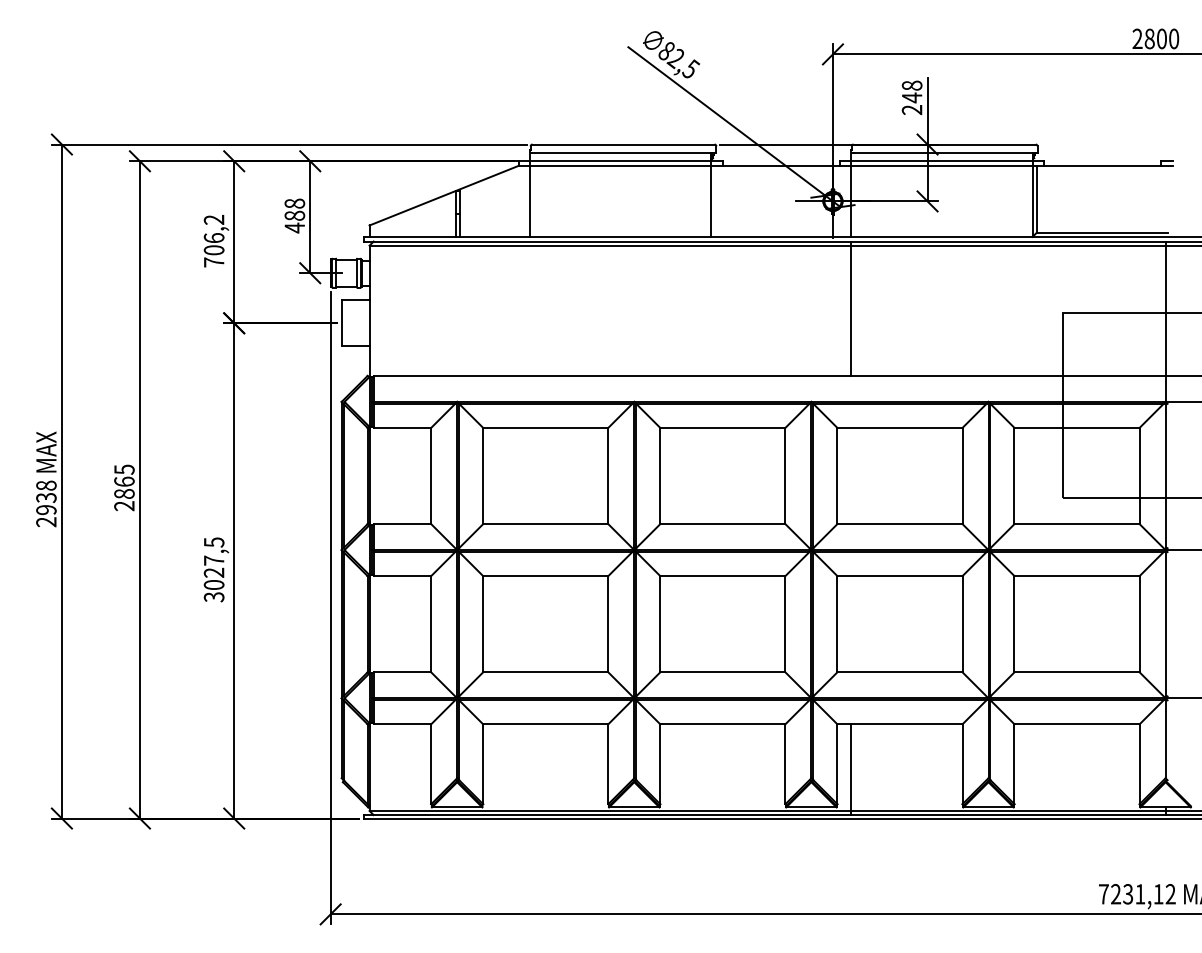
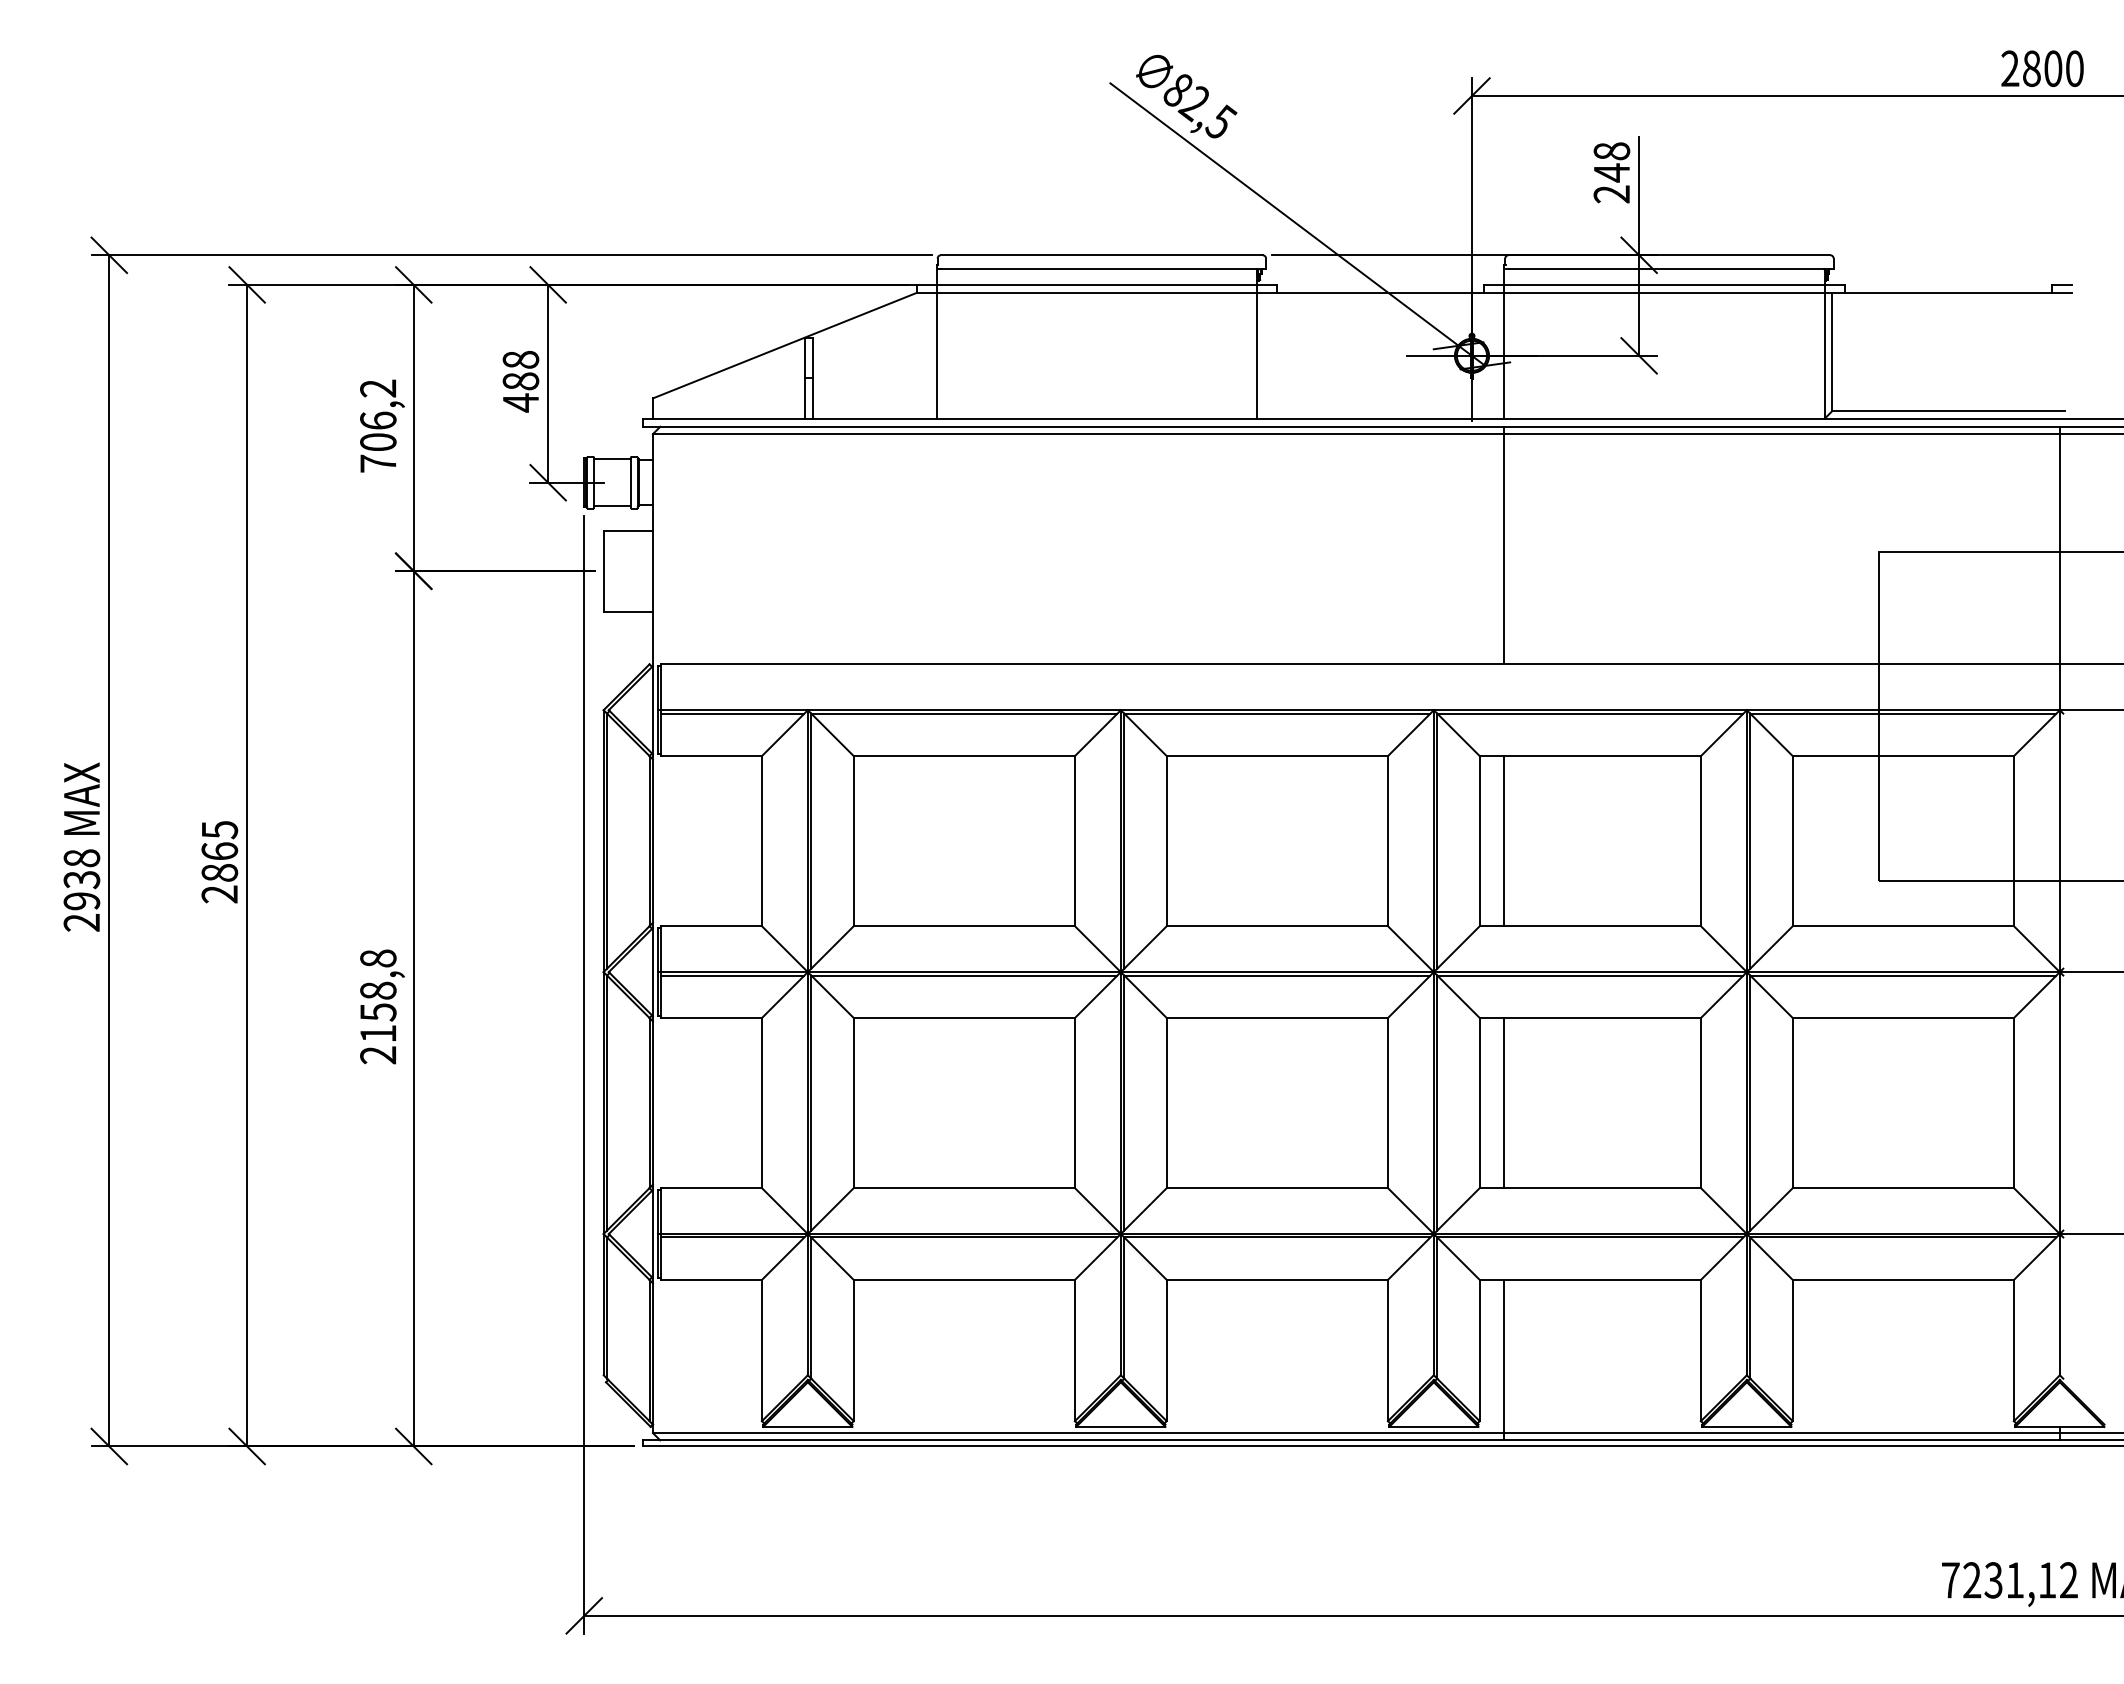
line: (851, 475) -> (1504, 840), added
text: (213, 569) -> (377, 1006), 3027,5 -> 2158,8
line: (851, 624) -> (1504, 1103), added

